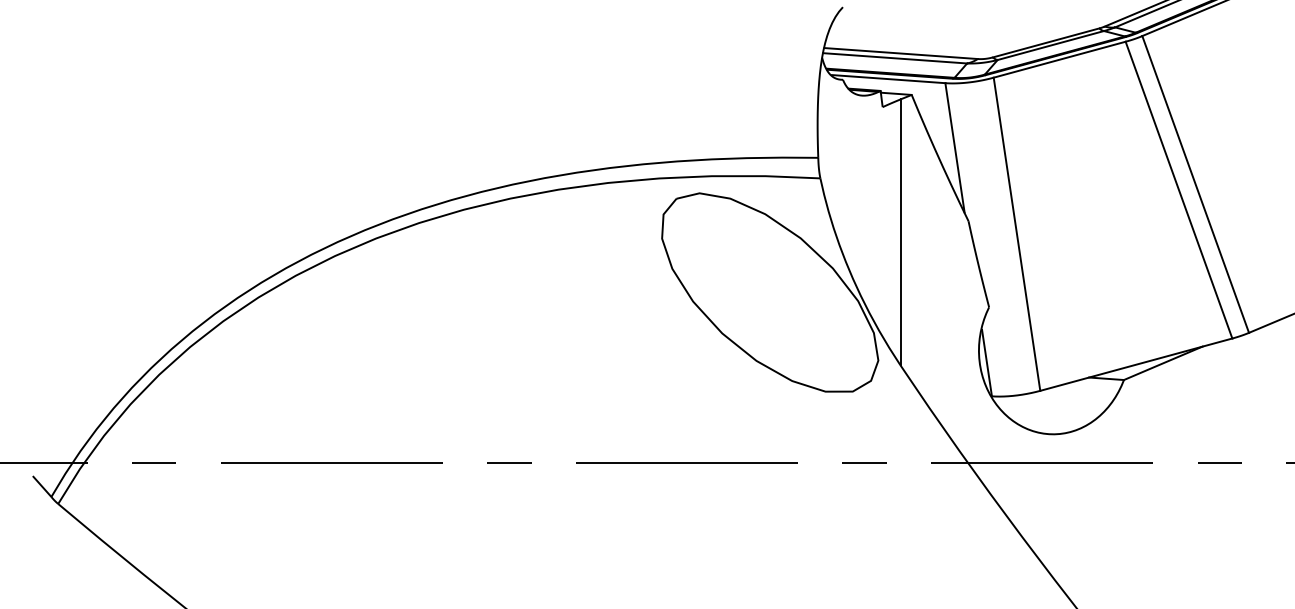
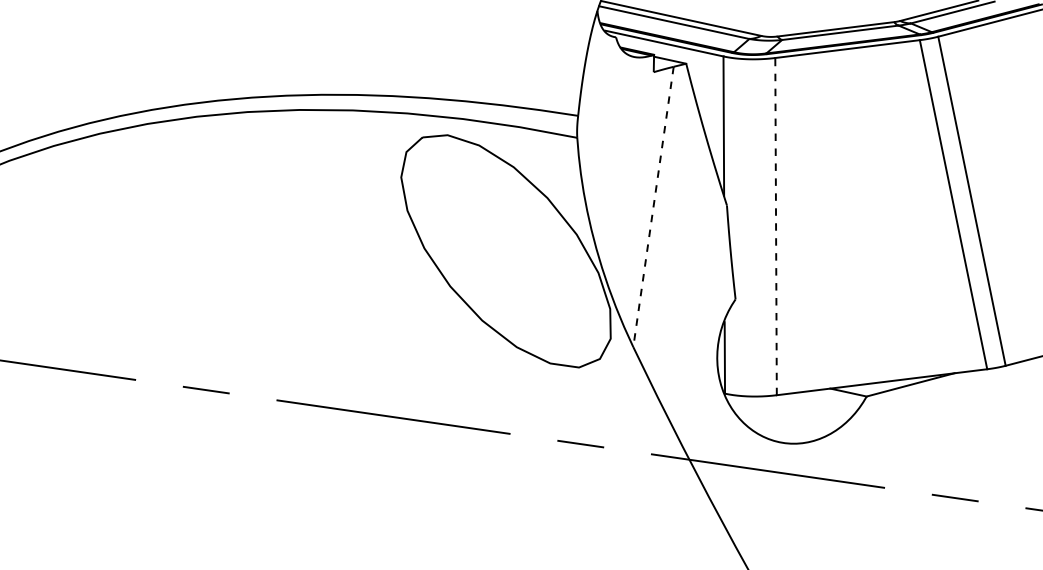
line: (900, 232) -> (653, 207), solid -> dashed
line: (1016, 233) -> (775, 225), solid -> dashed

